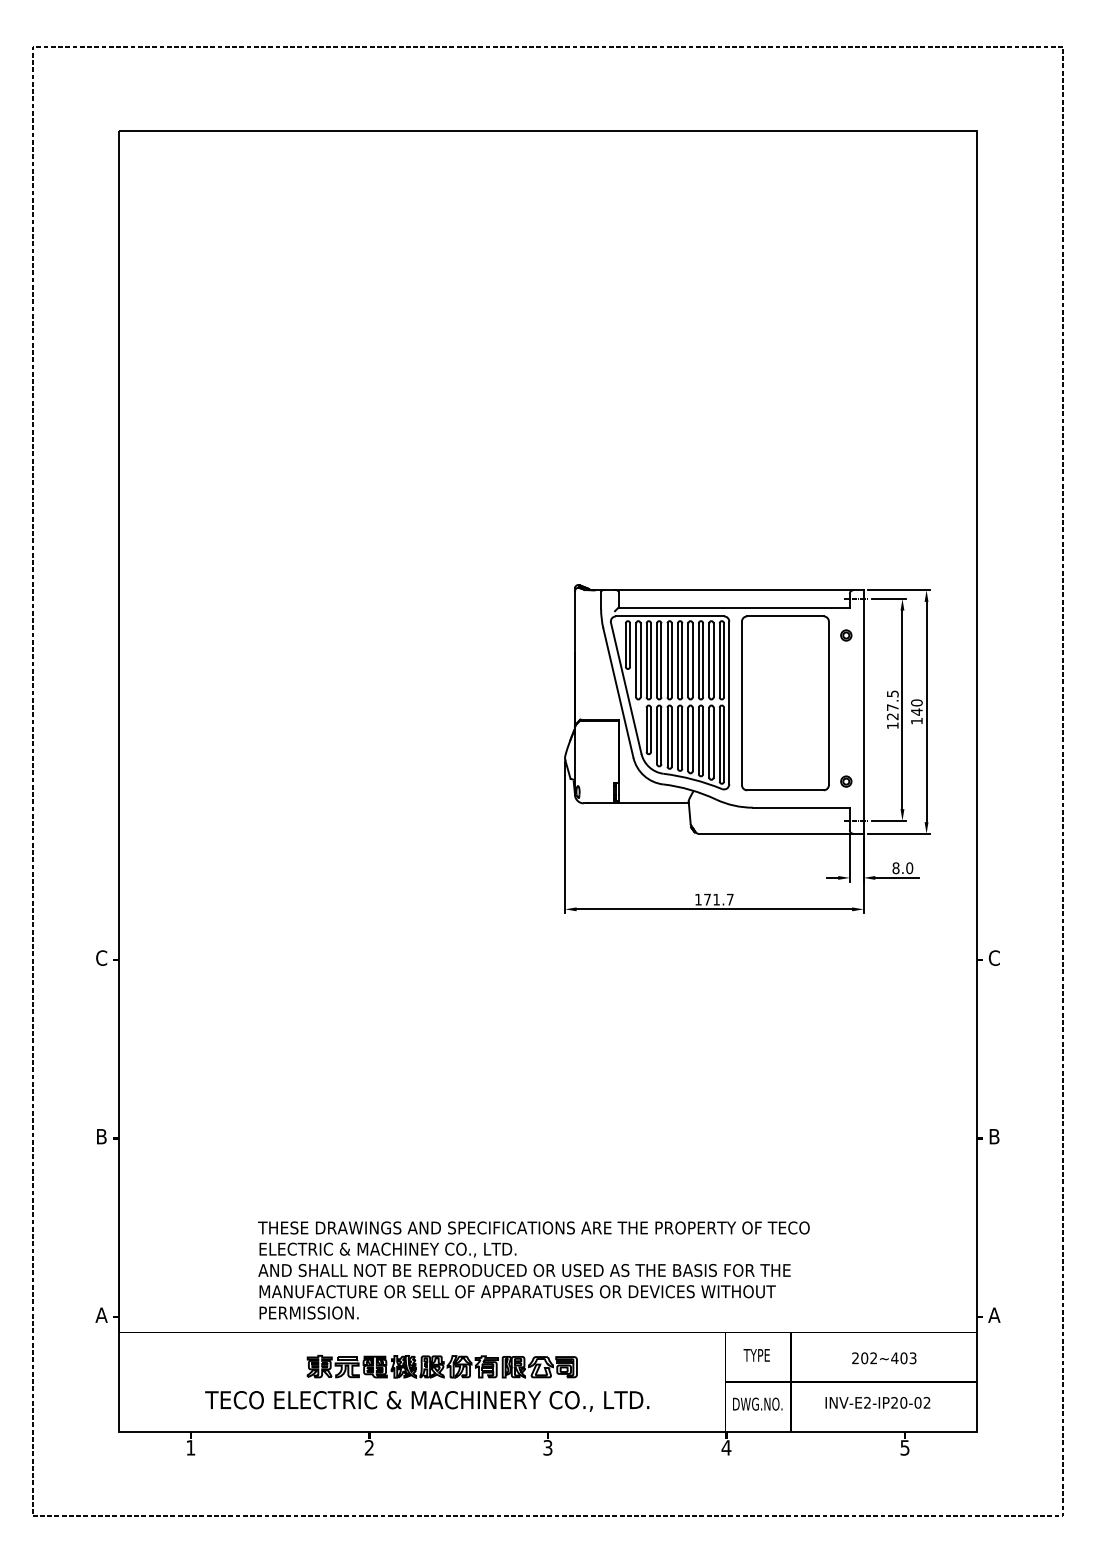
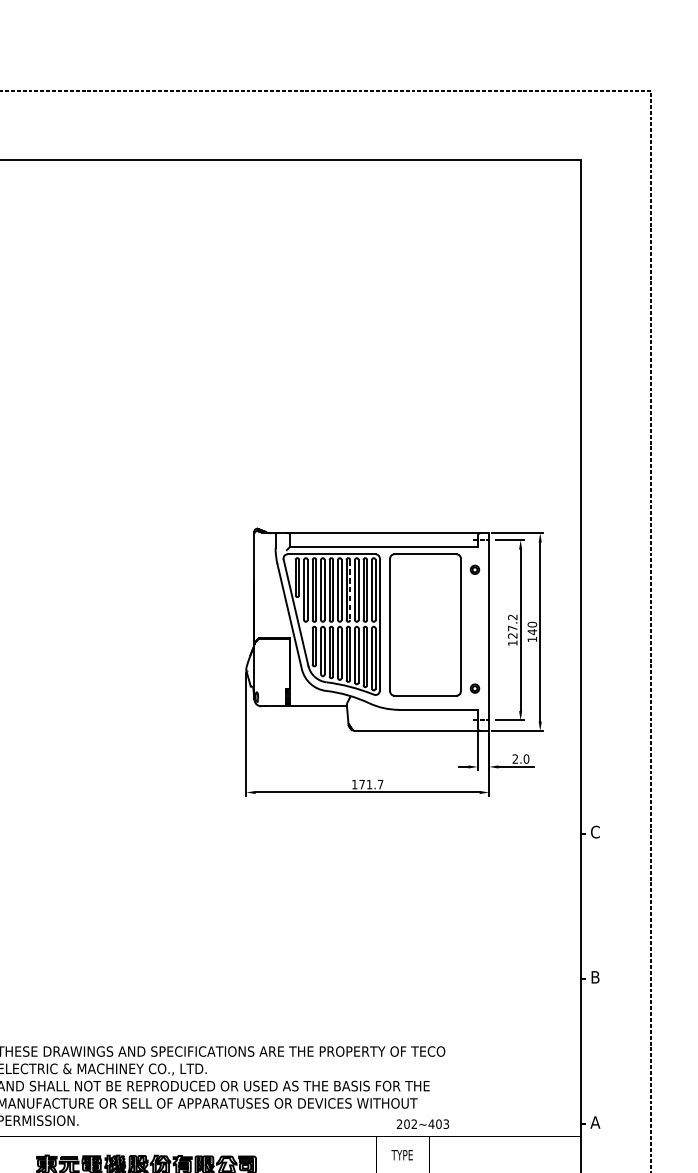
line: (692, 660) -> (349, 590), solid -> dashed
text: (892, 693) -> (512, 616), 127.5 -> 127.2
text: (895, 868) -> (514, 759), 8.0 -> 2.0
text: (884, 1358) -> (423, 1124), moved

